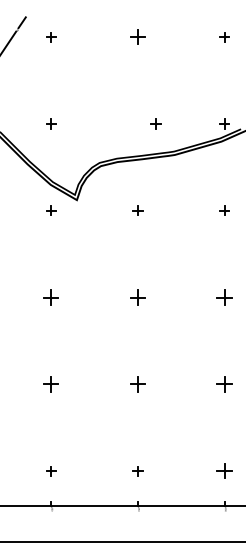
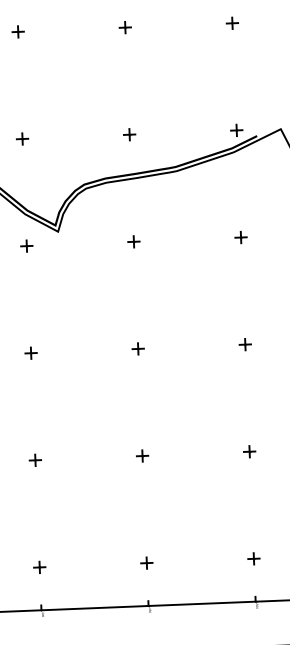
part: (137, 37) -> (124, 28), size x0.62
part: (155, 123) -> (129, 134), moved
part: (51, 297) -> (31, 353), size x0.62
part: (137, 297) -> (137, 348), size x0.62
part: (224, 297) -> (245, 344), size x0.62
part: (51, 384) -> (35, 460), size x0.62
part: (137, 384) -> (142, 456), size x0.62
part: (224, 384) -> (249, 451), size x0.62
part: (224, 471) -> (253, 559), size x0.62

